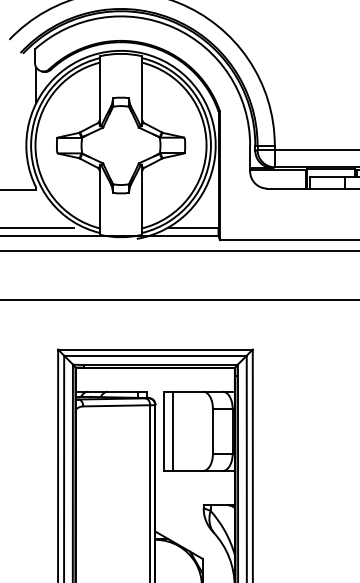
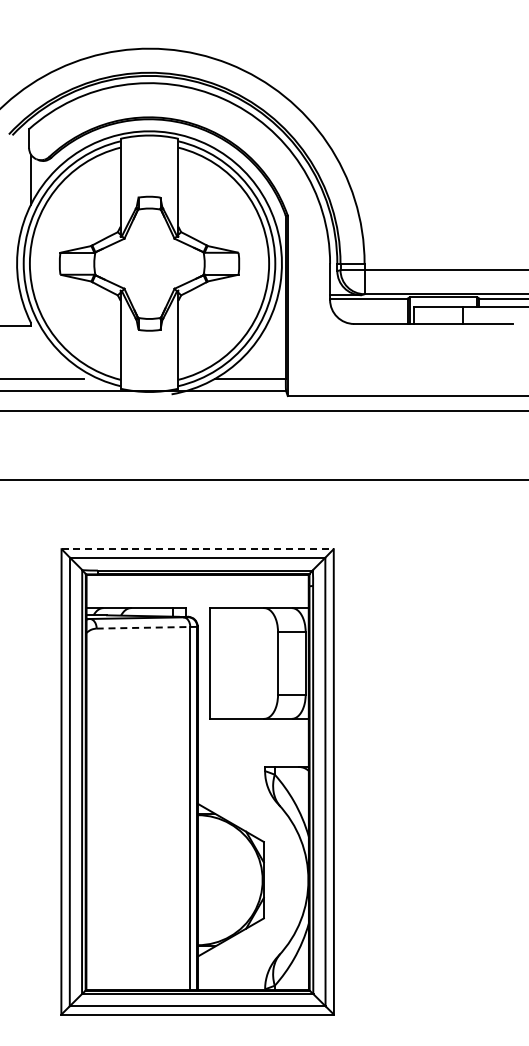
line: (156, 349) -> (198, 549), solid -> dashed
line: (116, 405) -> (143, 627), solid -> dashed
line: (173, 431) -> (222, 663), removed

